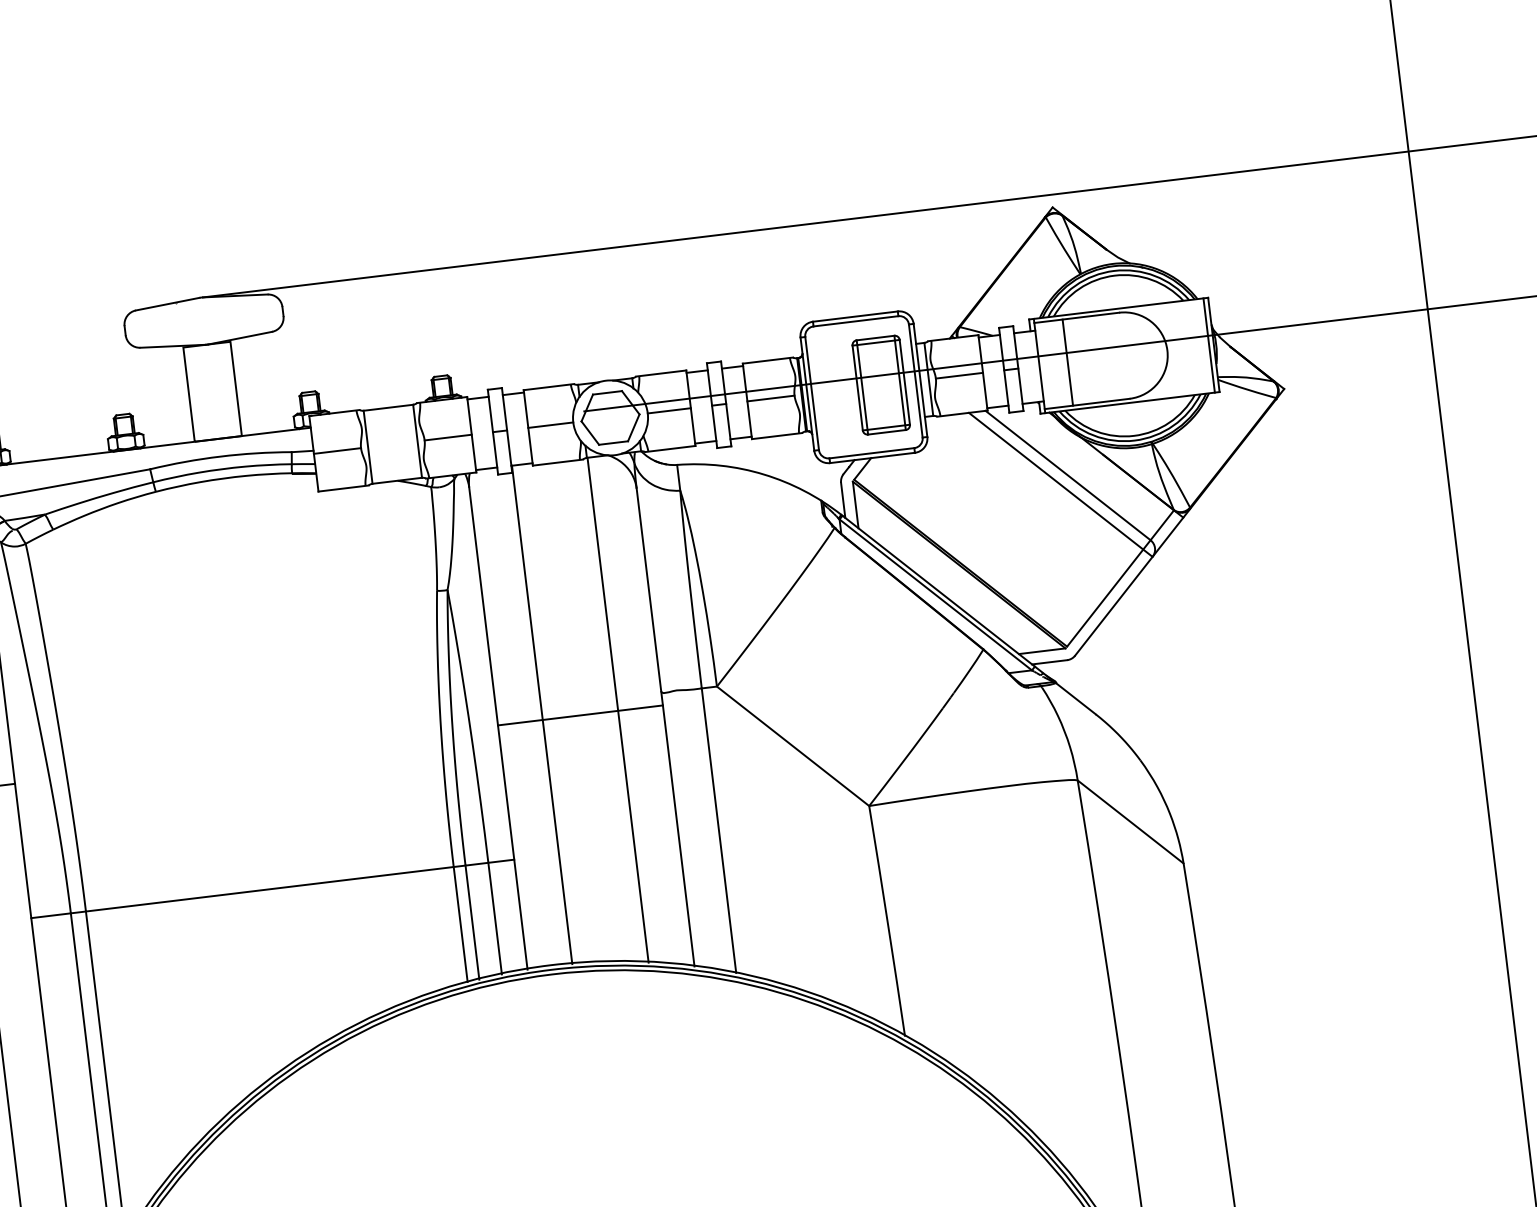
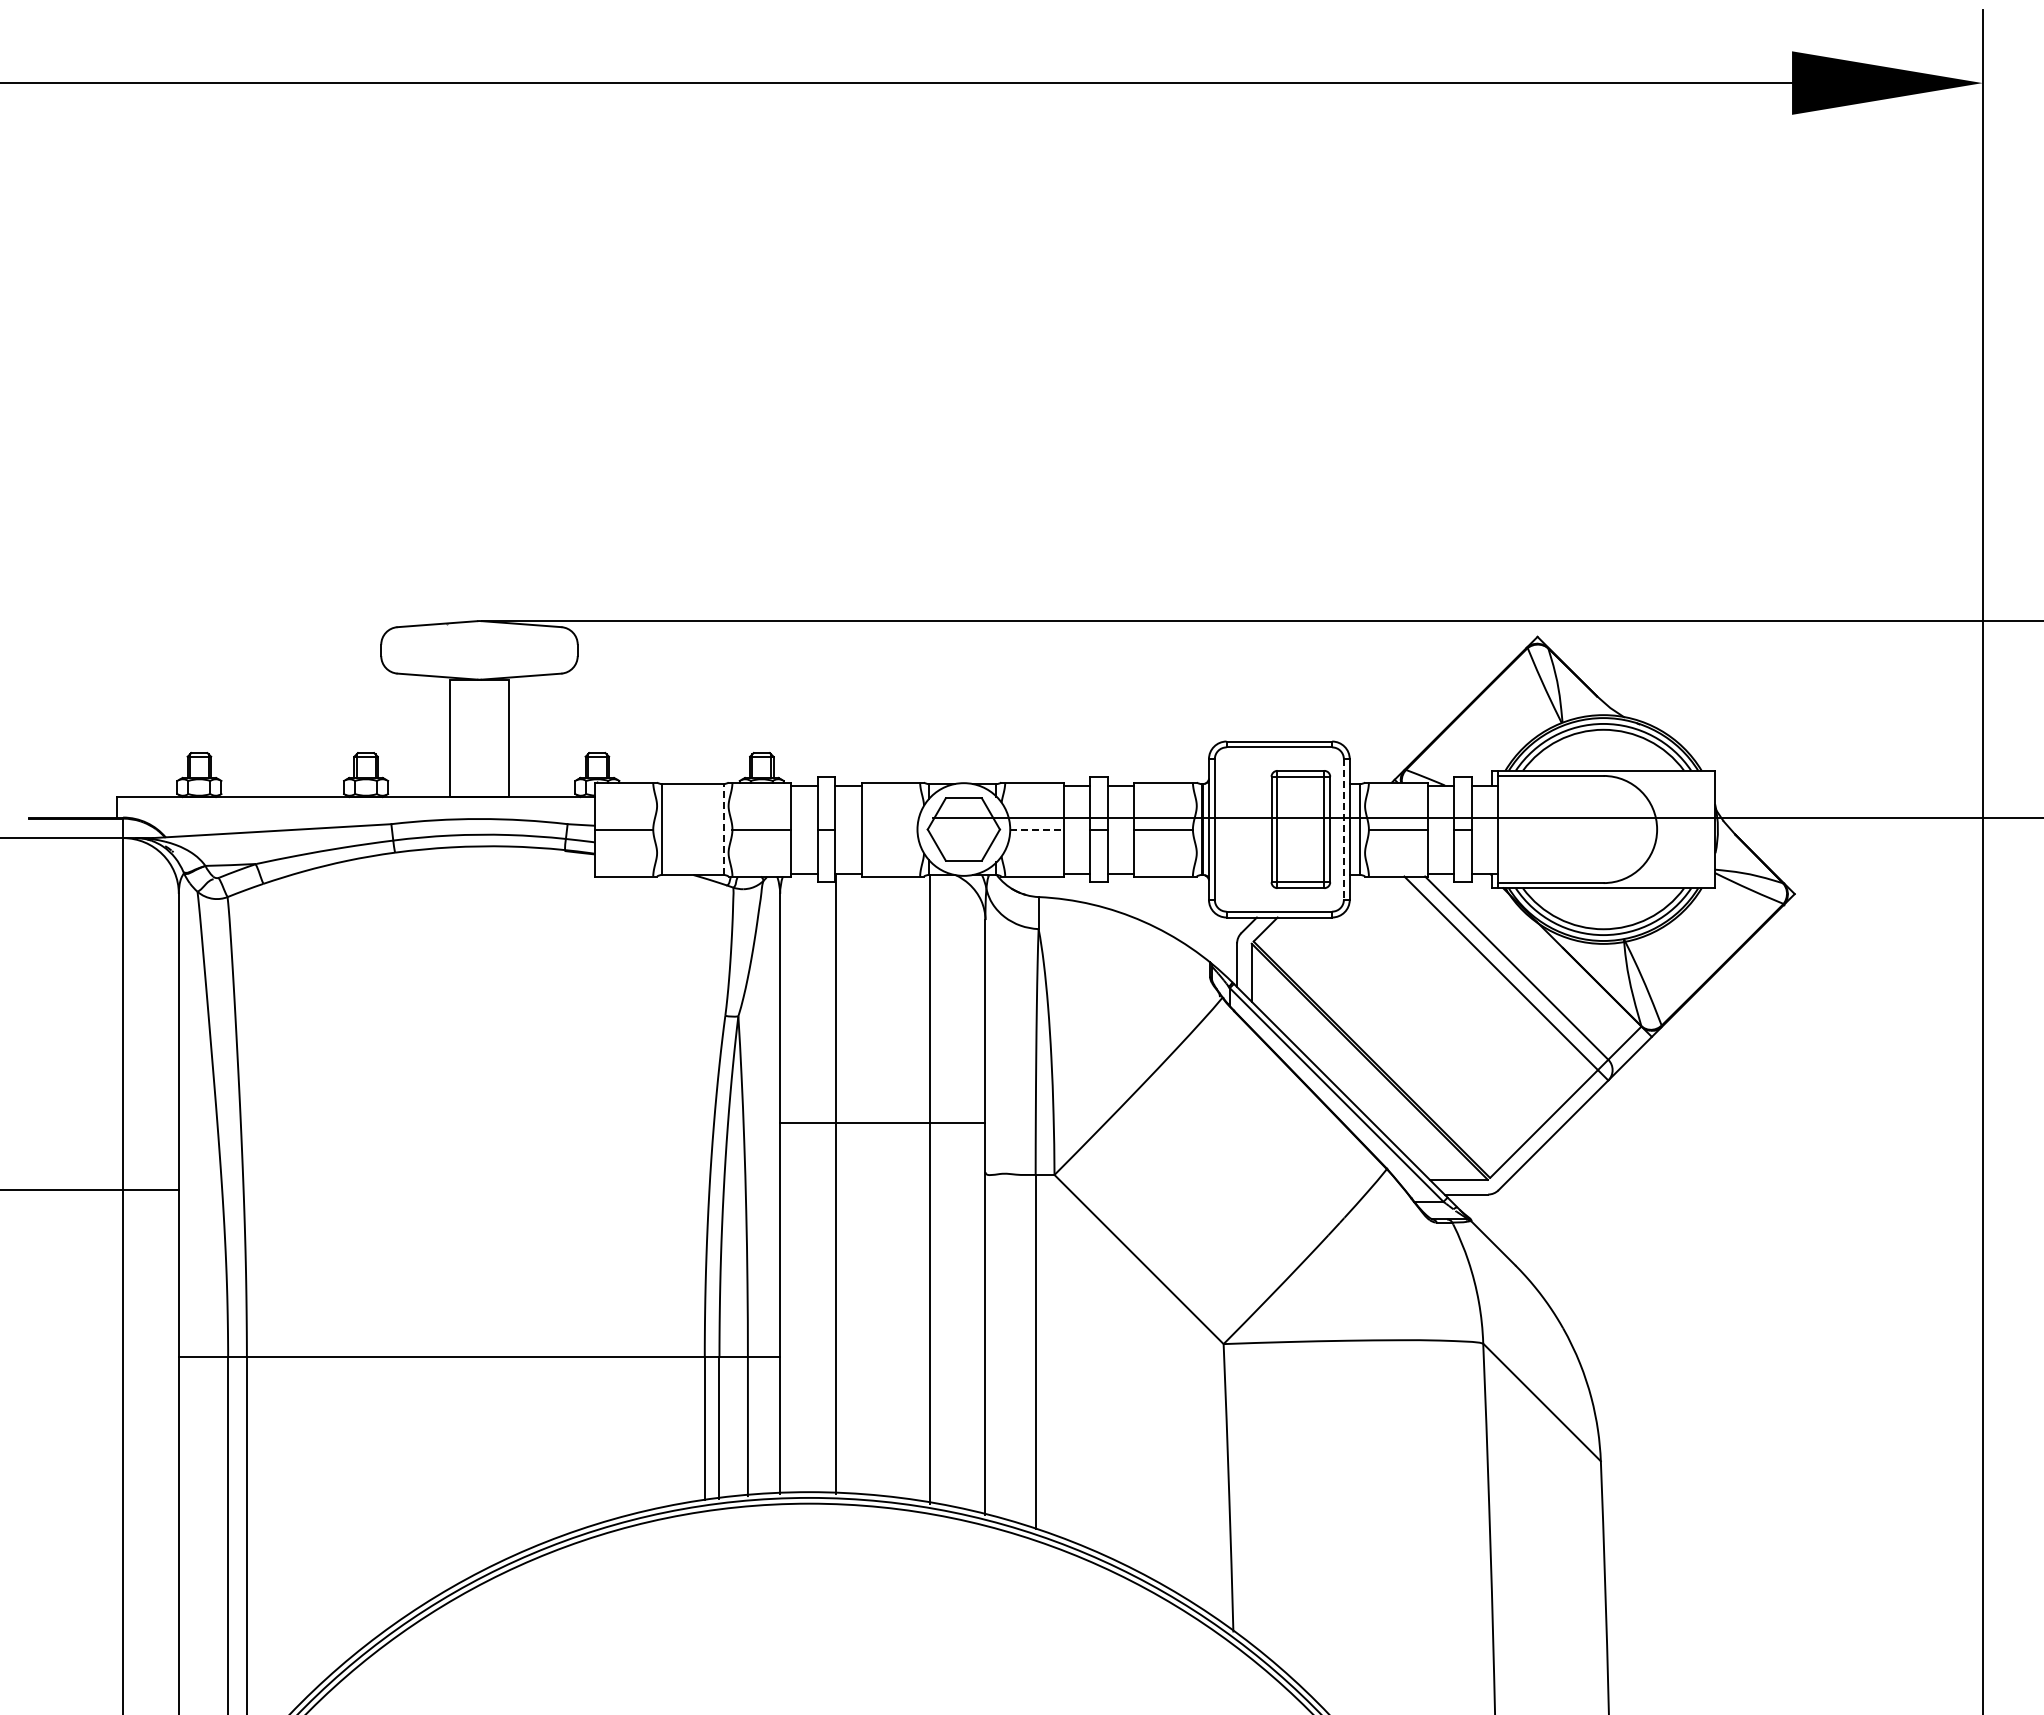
line: (1209, 345) -> (1709, 829), removed
line: (1068, 362) -> (1533, 829), removed
line: (915, 381) -> (1343, 830), solid -> dashed
line: (669, 410) -> (1037, 829), solid -> dashed
line: (550, 425) -> (889, 829), removed
line: (417, 441) -> (723, 829), solid -> dashed
line: (580, 715) -> (882, 1123), moved

